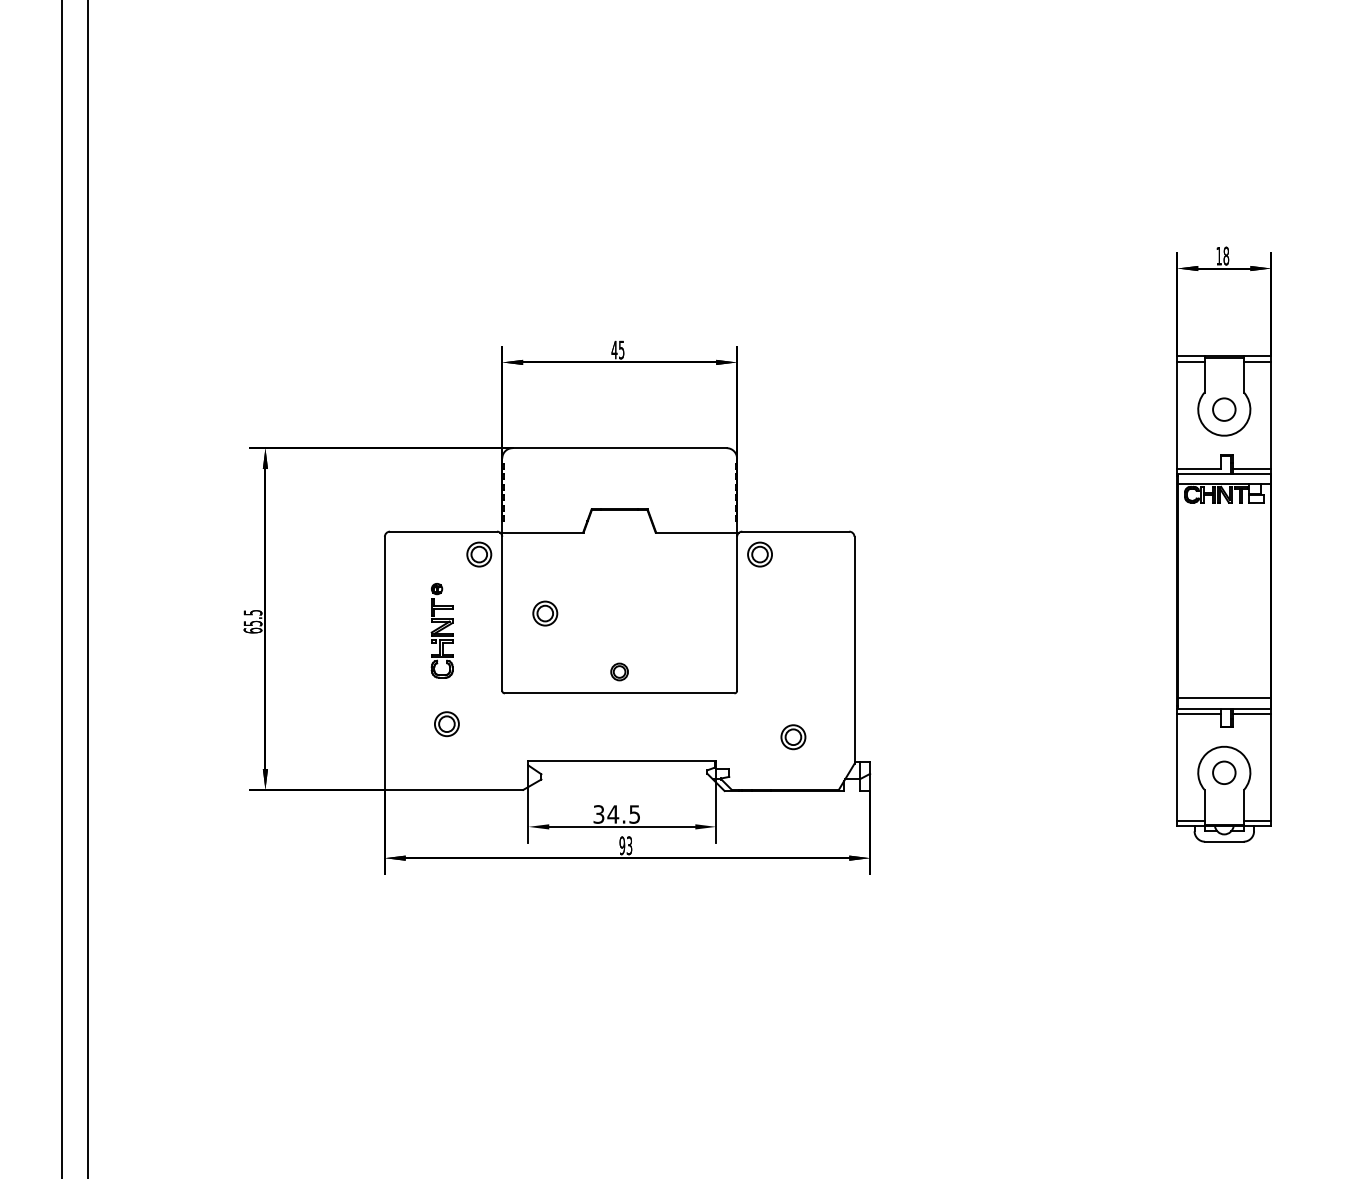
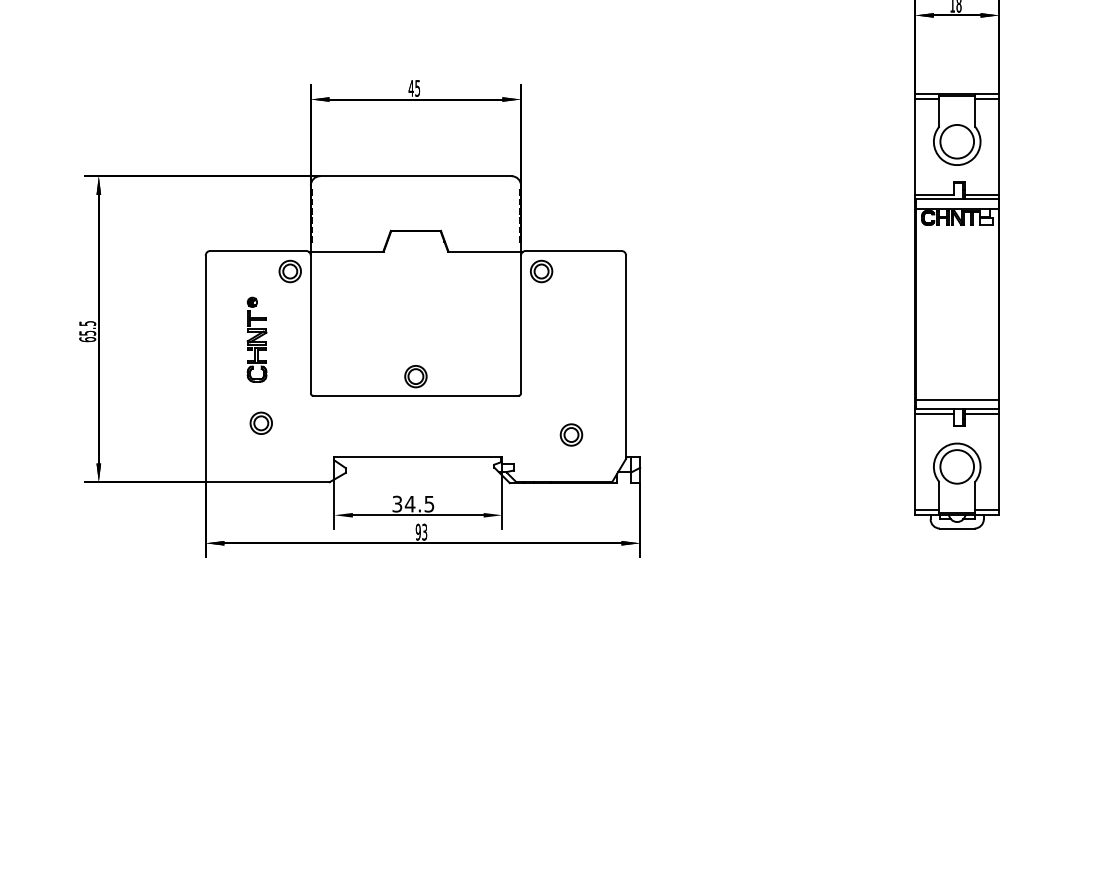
circle: (1224, 409) -> (957, 141), size x1.67
part: (545, 613) -> (349, 324), removed
part: (619, 671) -> (415, 376), size x1.43
circle: (1224, 772) -> (957, 466), size x1.67

